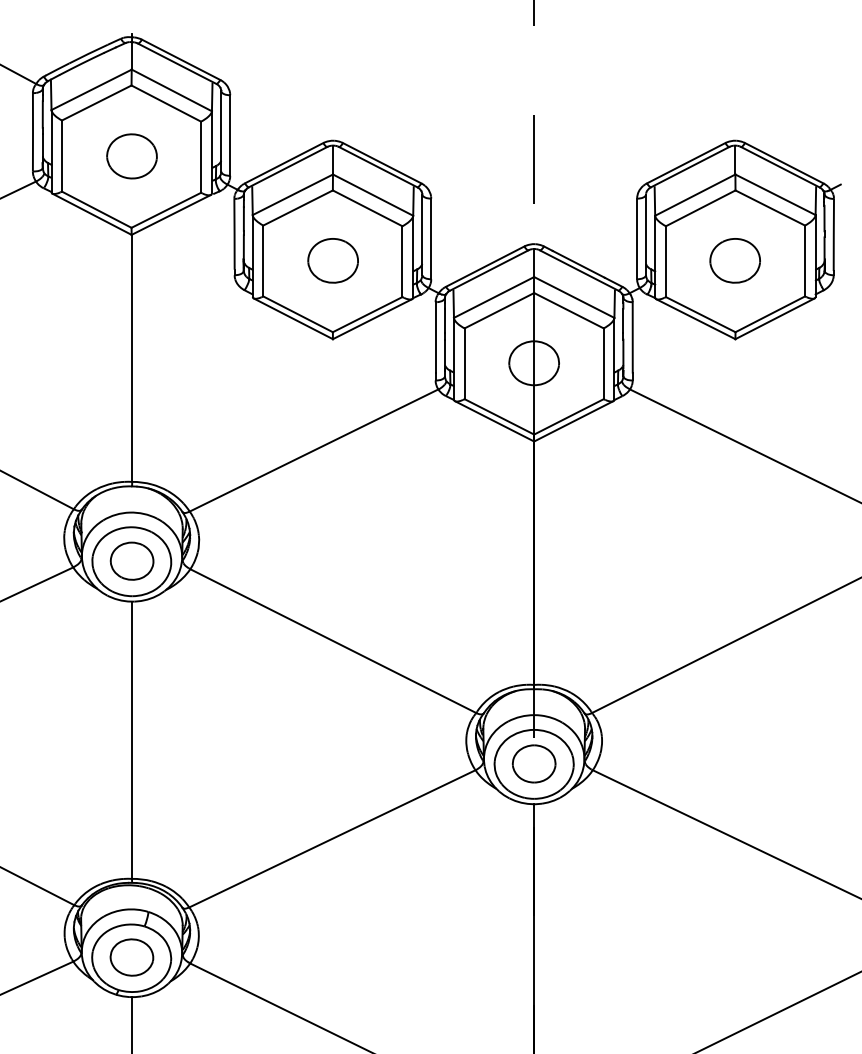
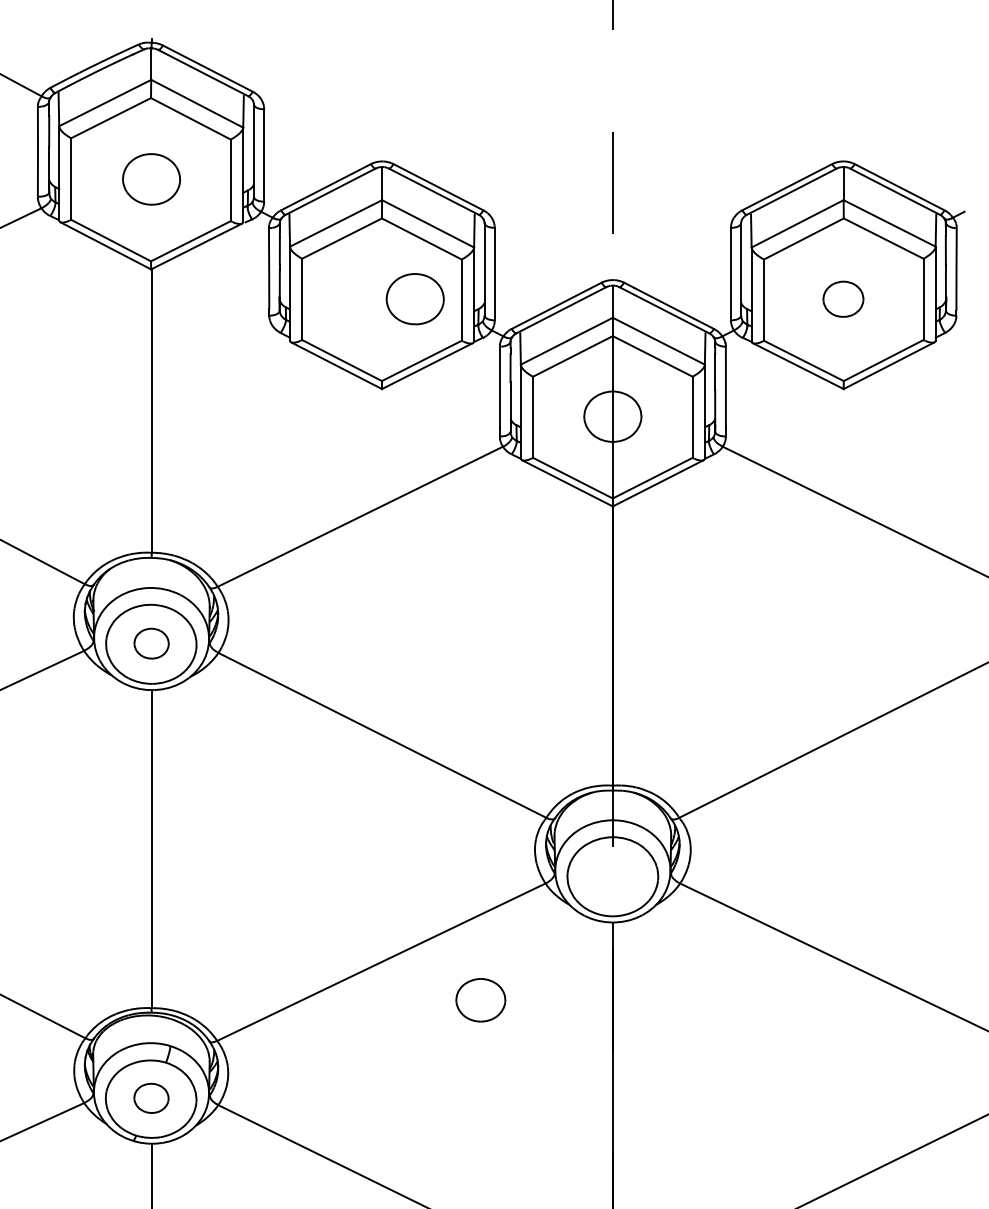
part: (332, 261) -> (414, 299), moved
part: (735, 261) -> (843, 299), size x0.7
part: (131, 561) -> (151, 643), size x0.7
part: (533, 764) -> (480, 1000), moved
part: (131, 957) -> (151, 1098), size x0.7

